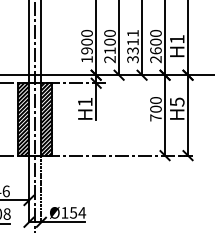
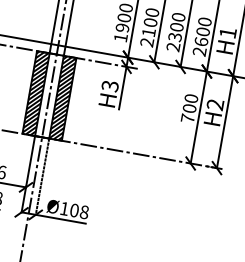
text: (132, 46) -> (175, 32), 3311 -> 2300
text: (84, 101) -> (109, 85), H1 -> H3
text: (176, 101) -> (214, 103), H5 -> H2
text: (78, 212) -> (80, 211), Ø154 -> Ø108

